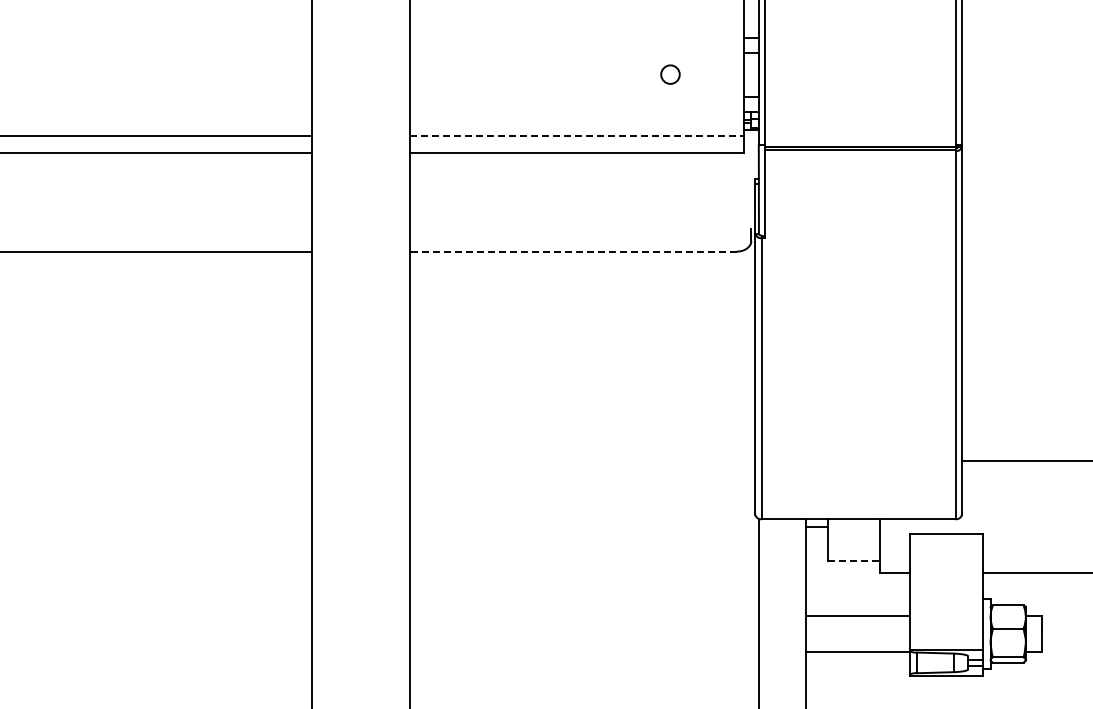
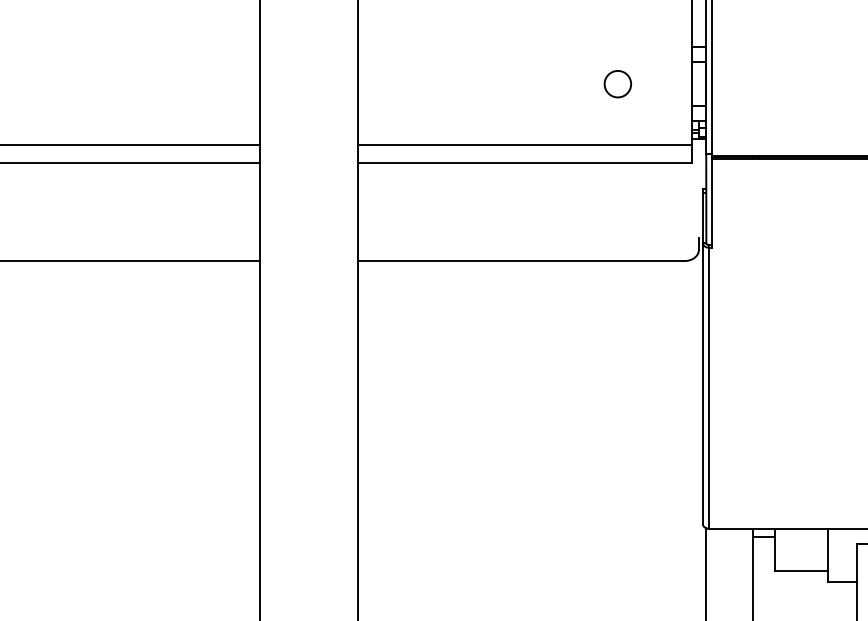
circle: (670, 74) -> (617, 83), size x1.43
line: (577, 135) -> (524, 144), dashed -> solid
line: (573, 251) -> (520, 260), dashed -> solid
line: (854, 561) -> (801, 570), dashed -> solid

